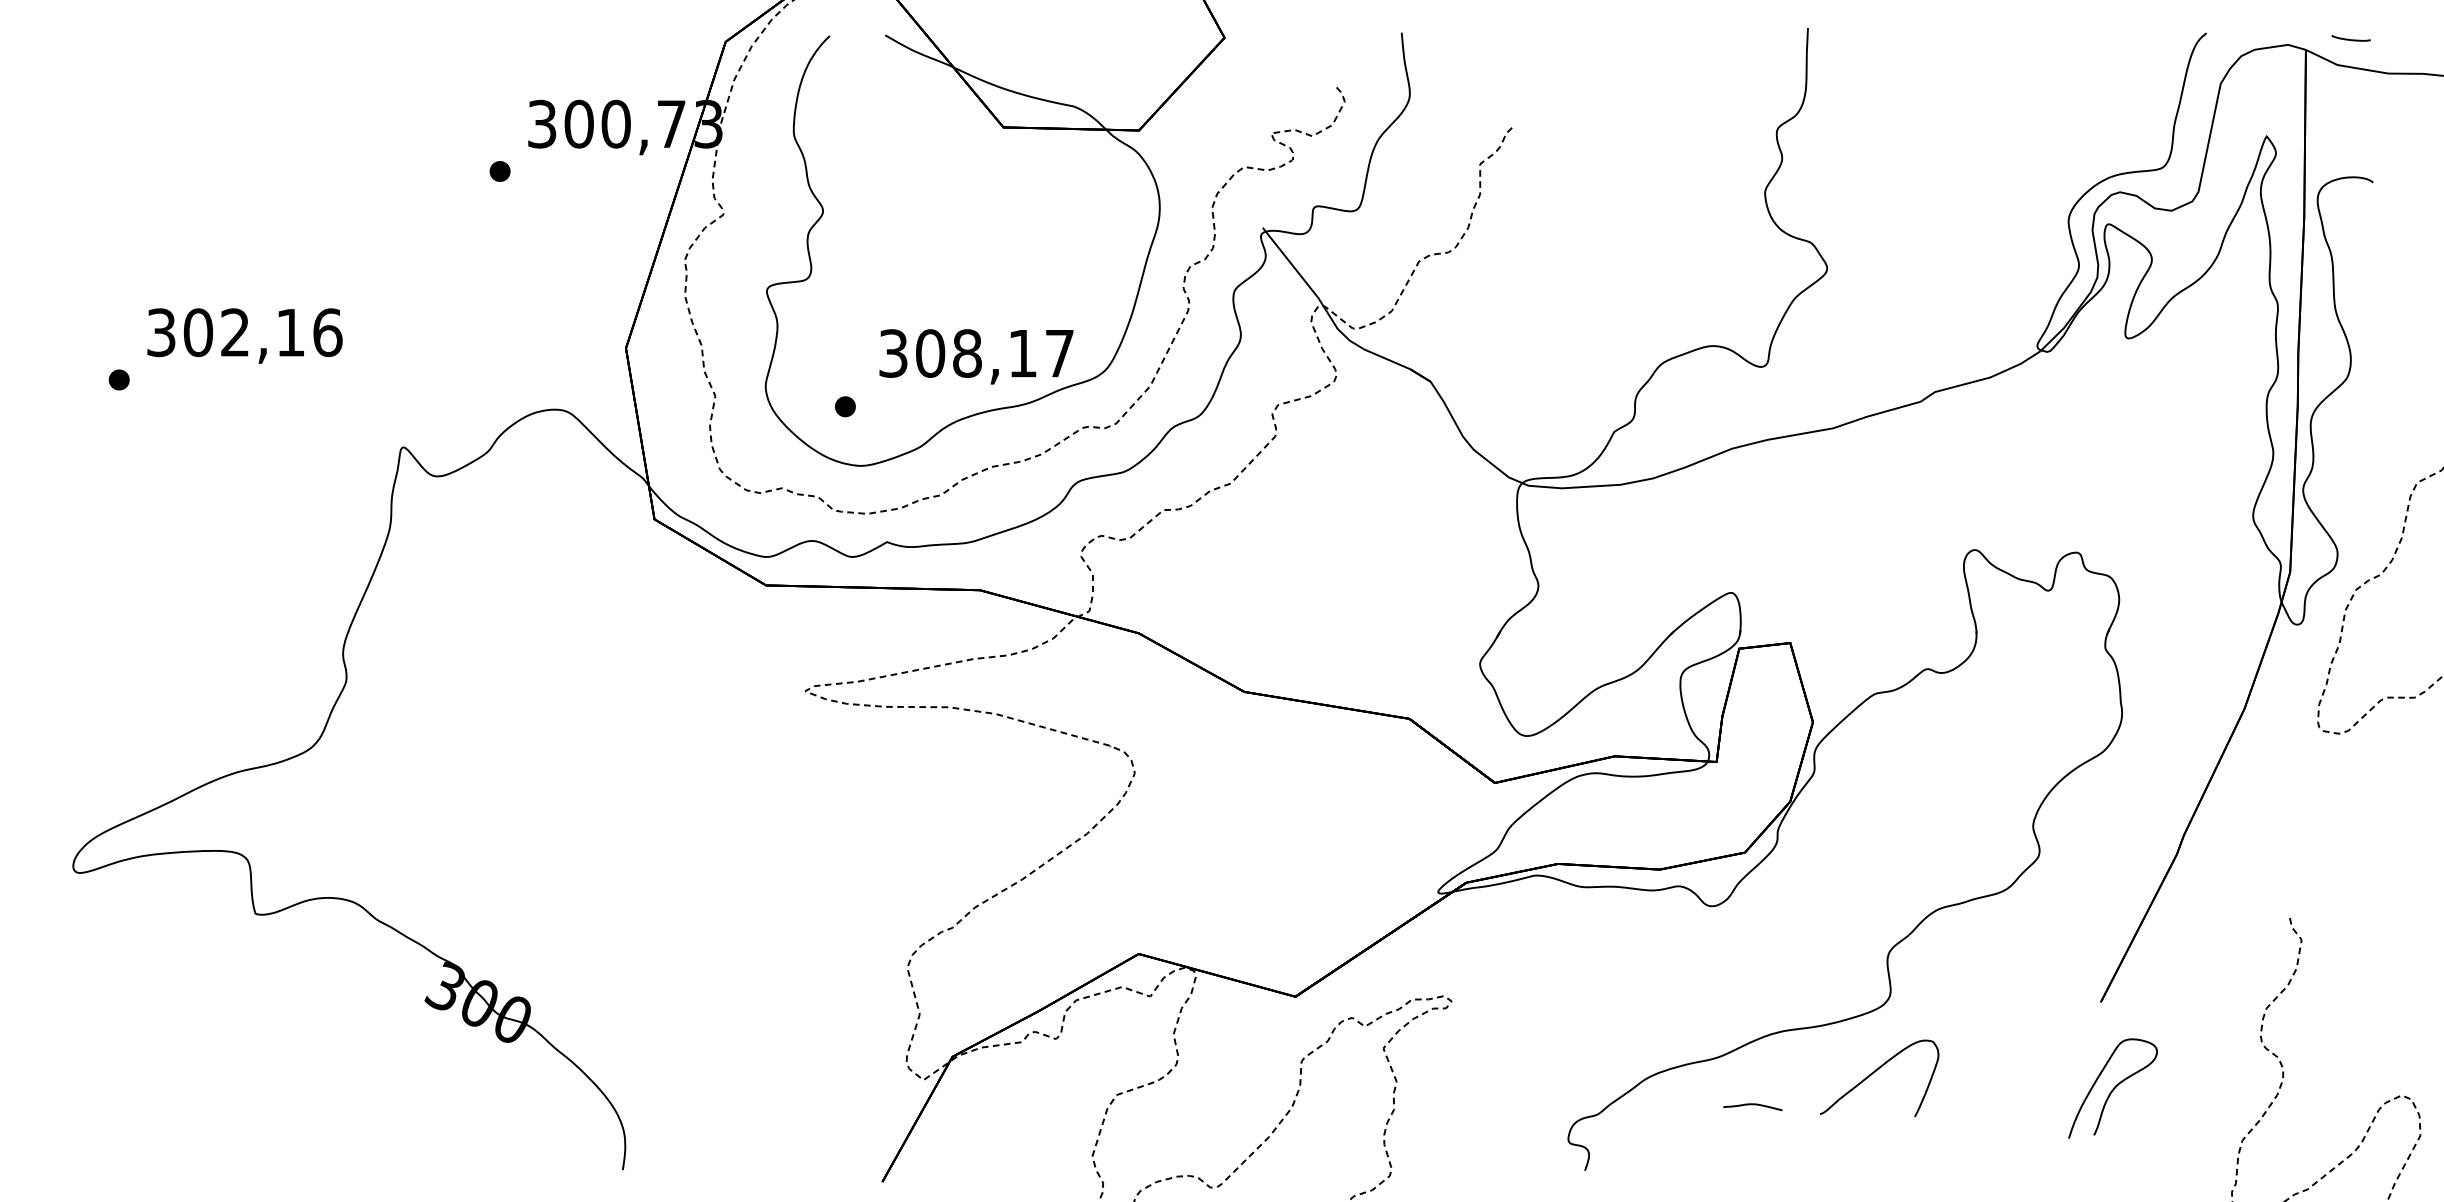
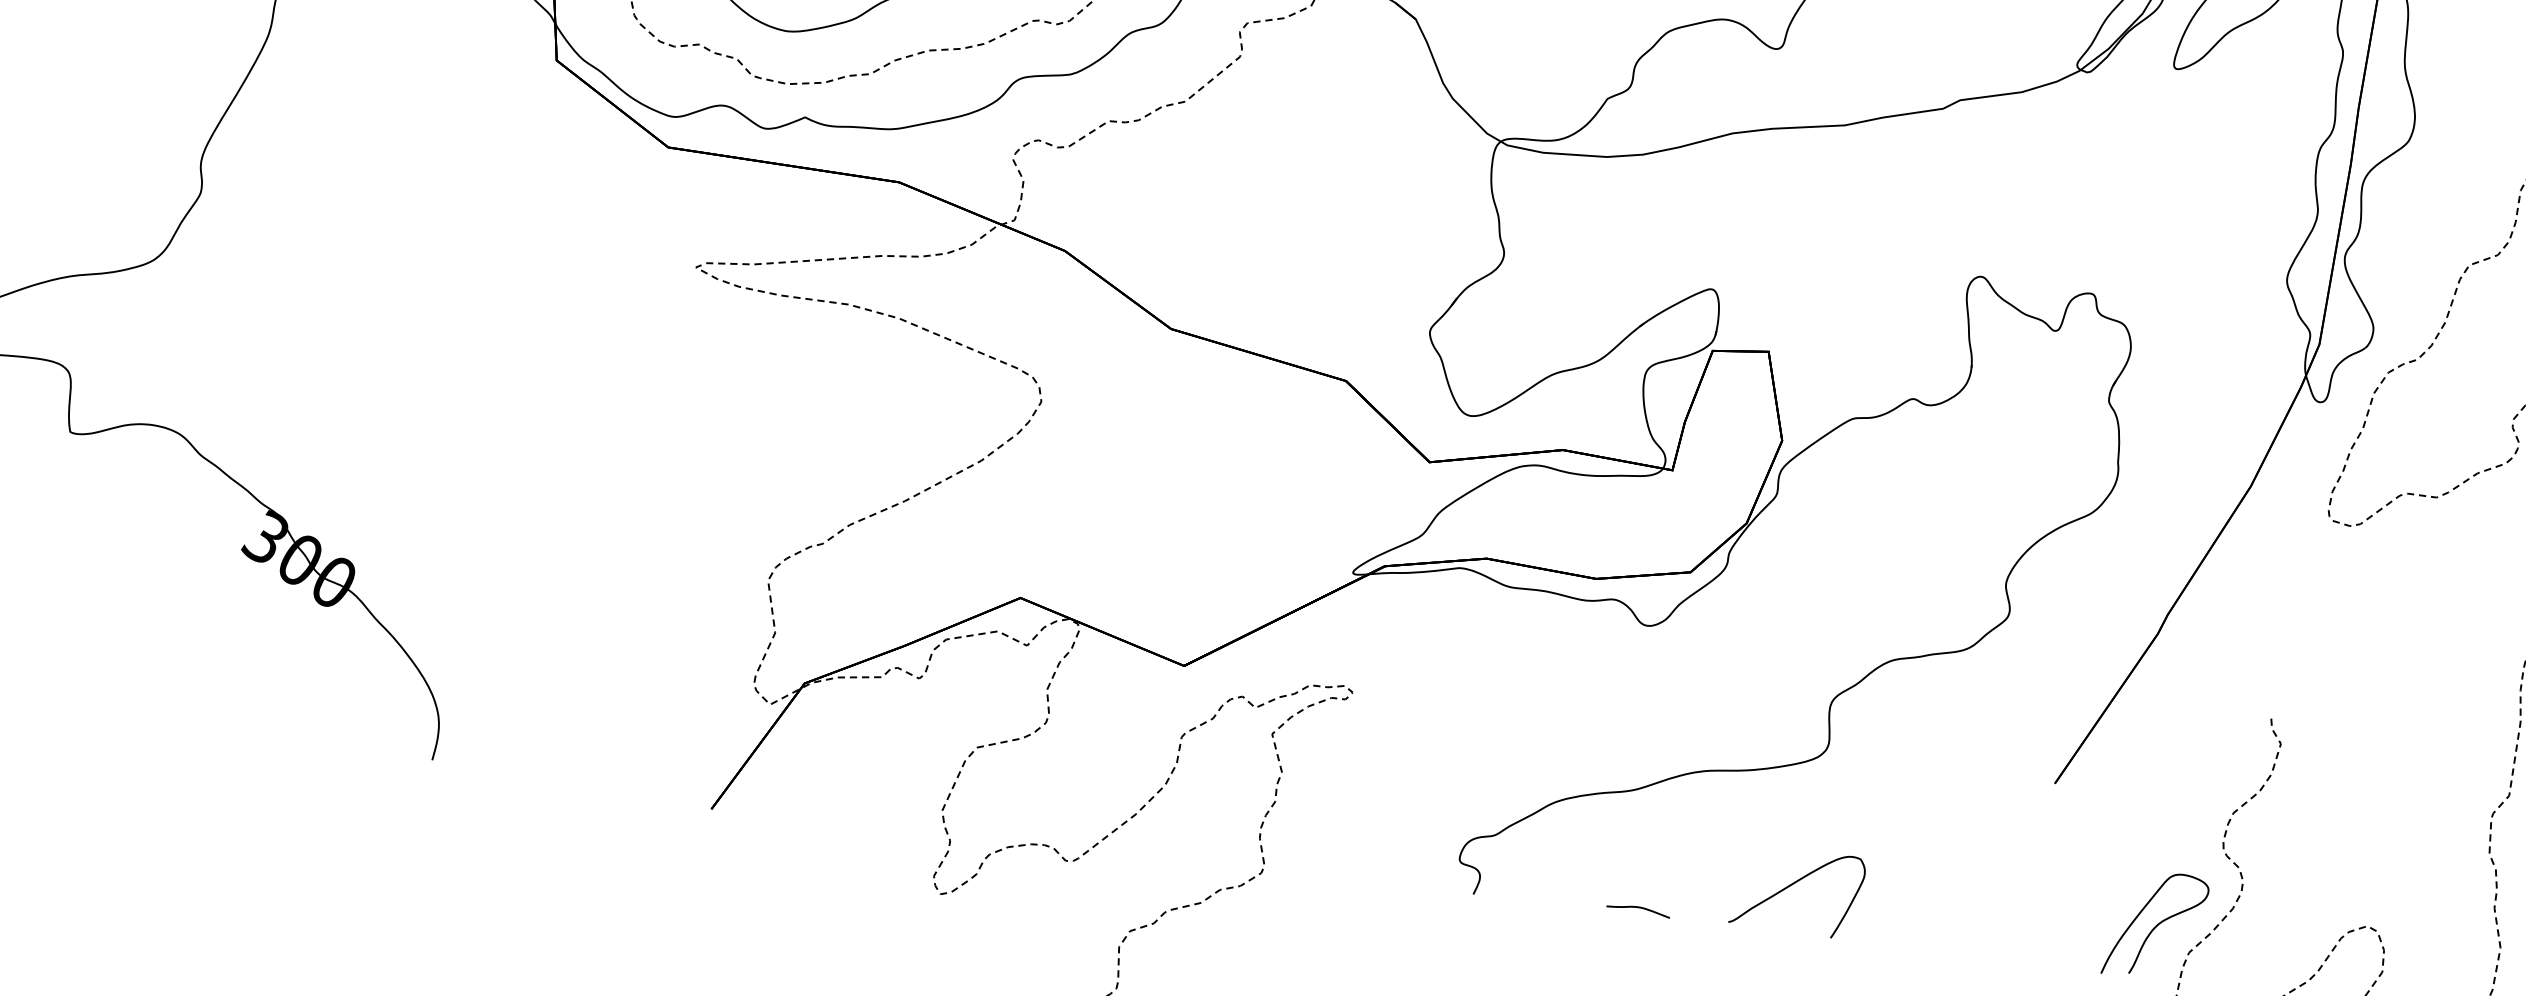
curve: (1875, 1072) -> (1794, 884), moved
curve: (2113, 1088) -> (2156, 925), moved
curve: (1752, 1105) -> (1638, 908), moved

